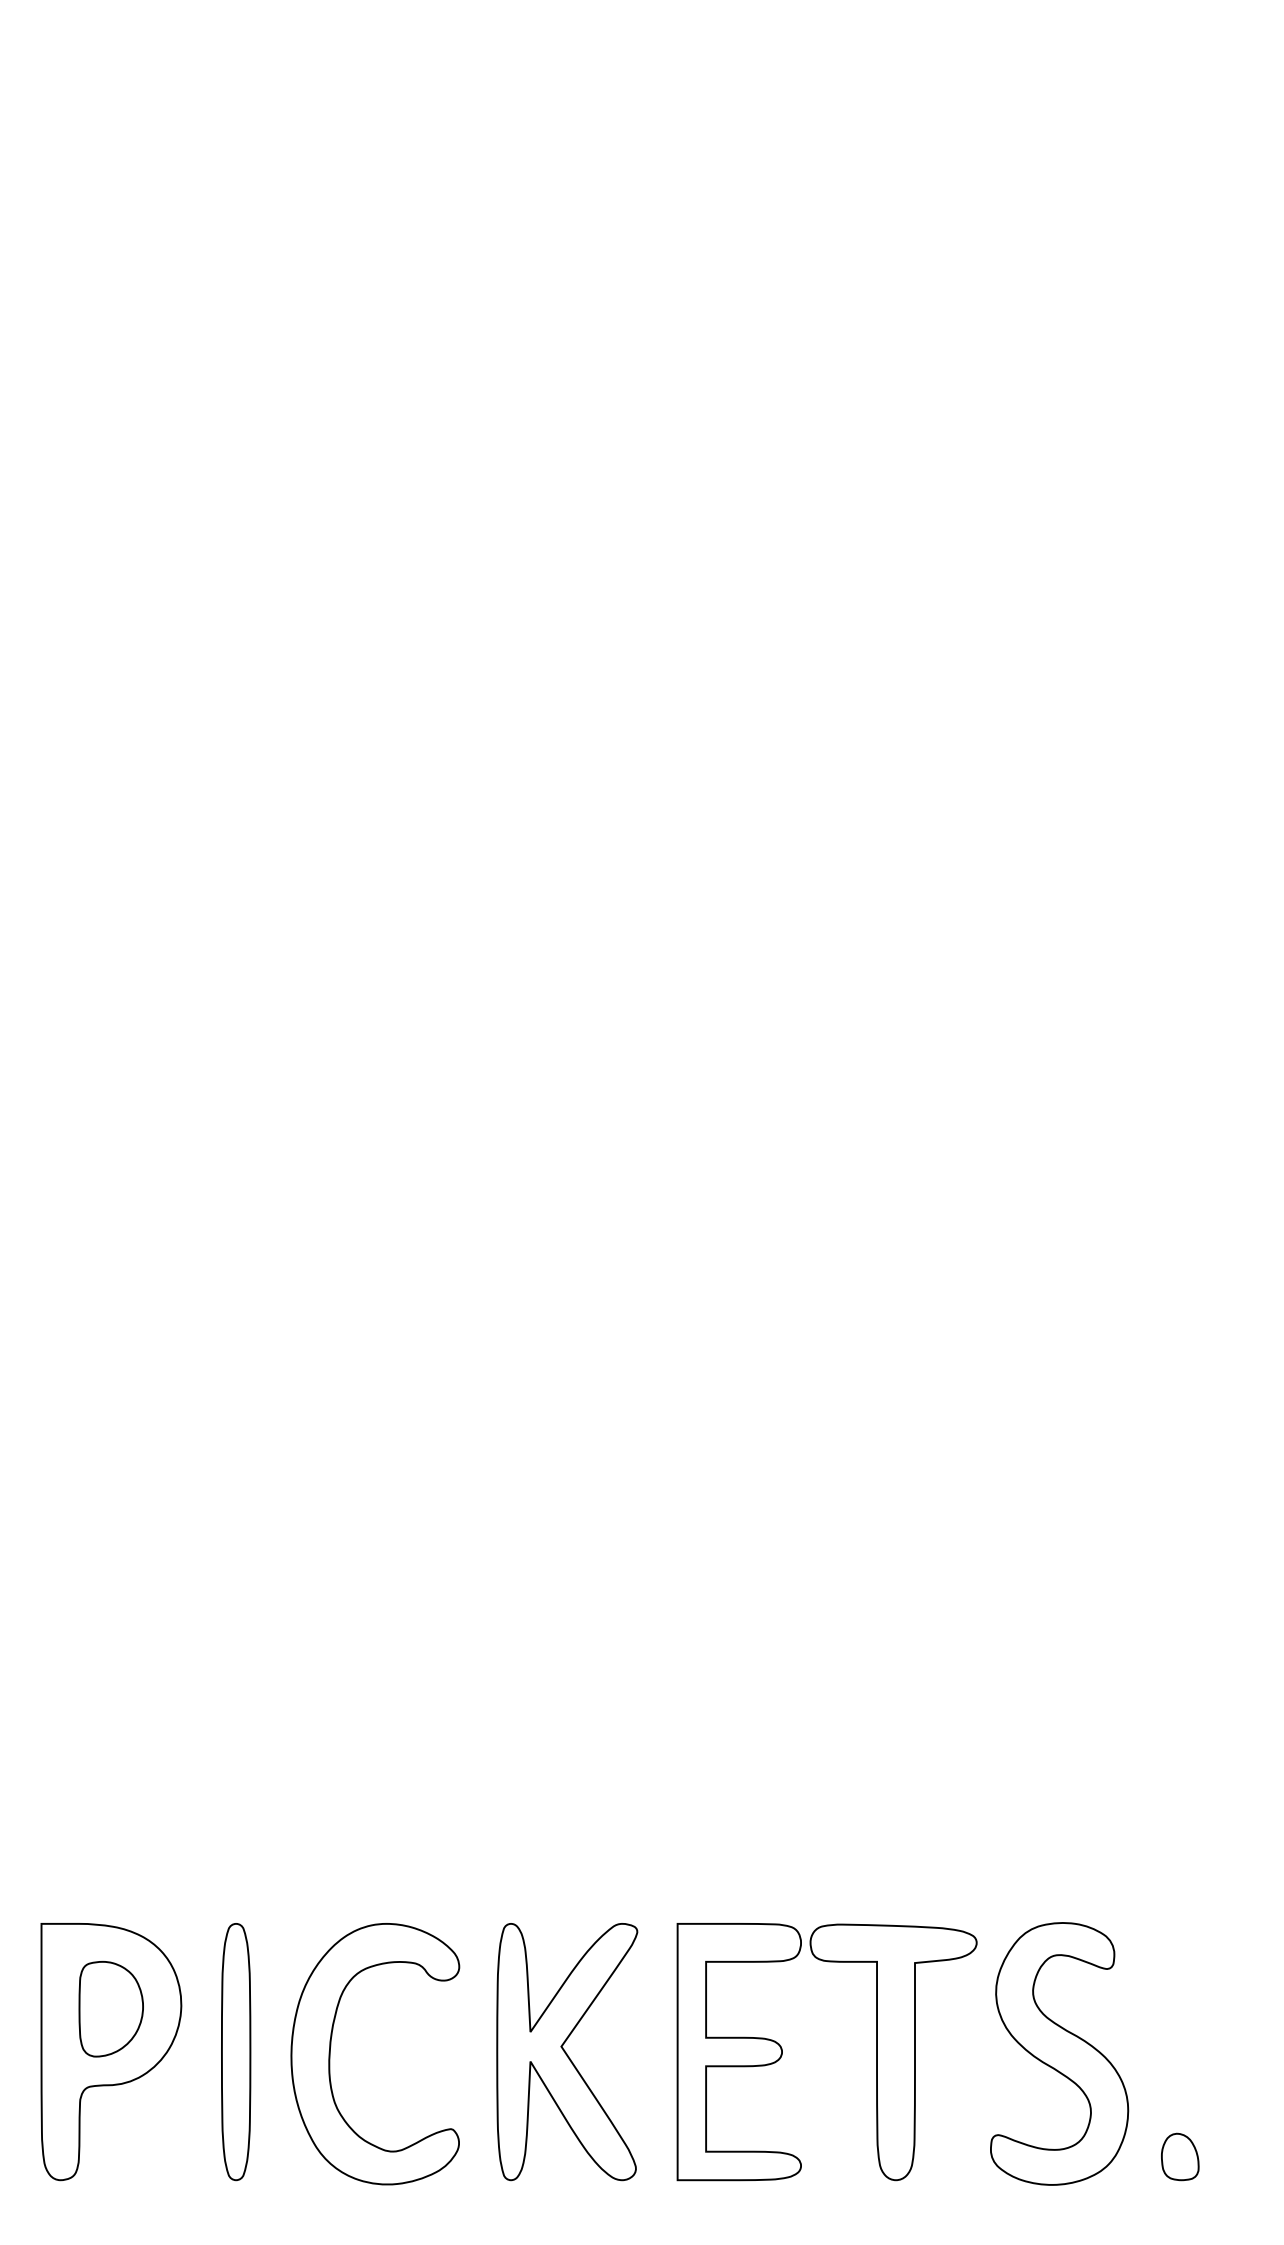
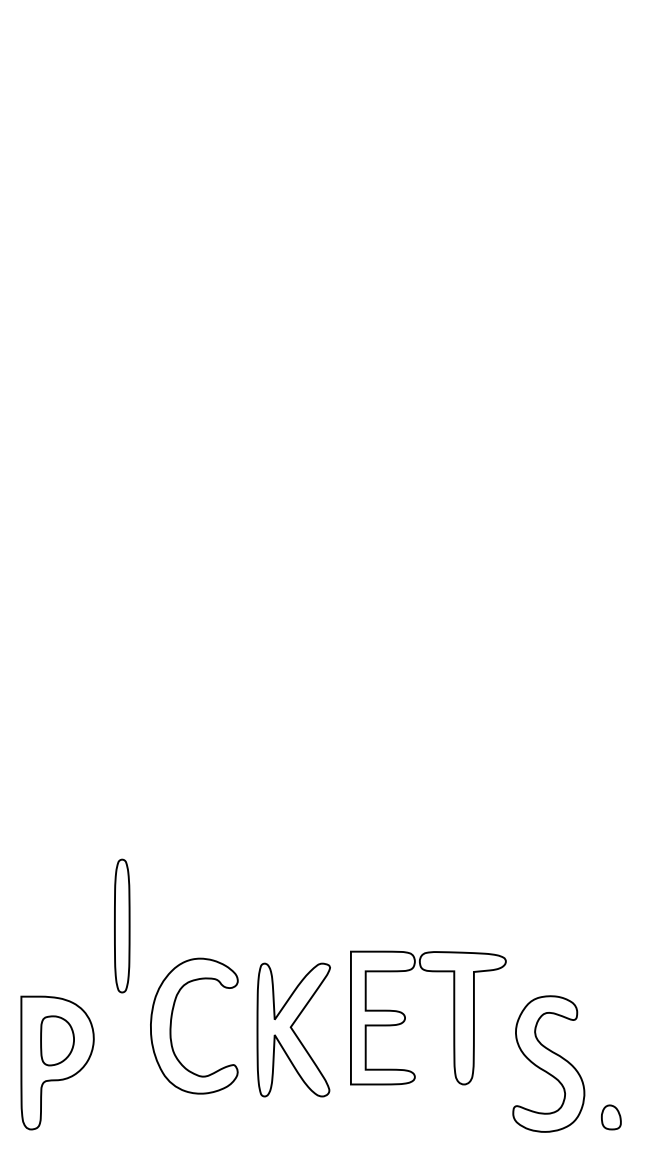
part: (333, 2041) -> (172, 1019), moved
part: (236, 2050) -> (122, 925), moved
part: (566, 2050) -> (293, 1029), moved
part: (782, 2050) -> (405, 1017), moved

